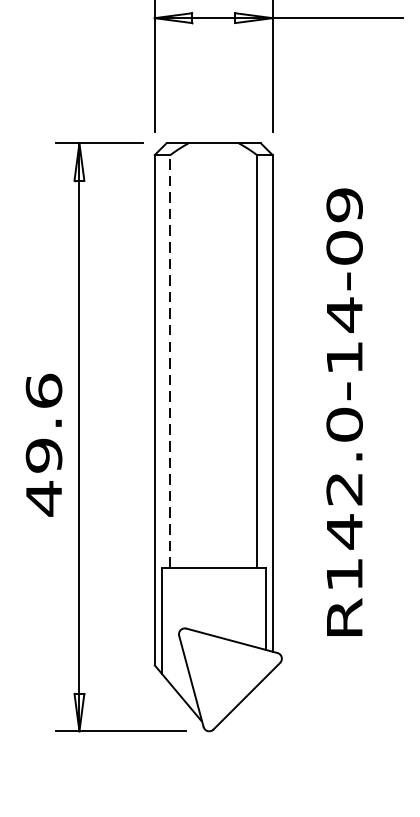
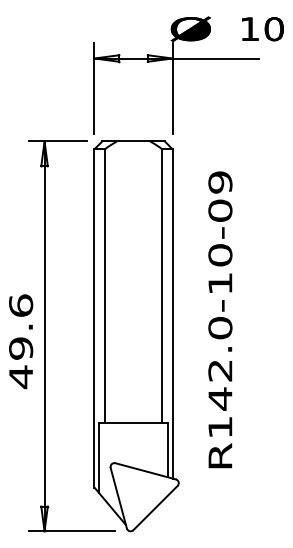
text: (344, 315) -> (220, 255), R142.0-14-09 -> R142.0-10-09
line: (169, 362) -> (104, 286), dashed -> solid

